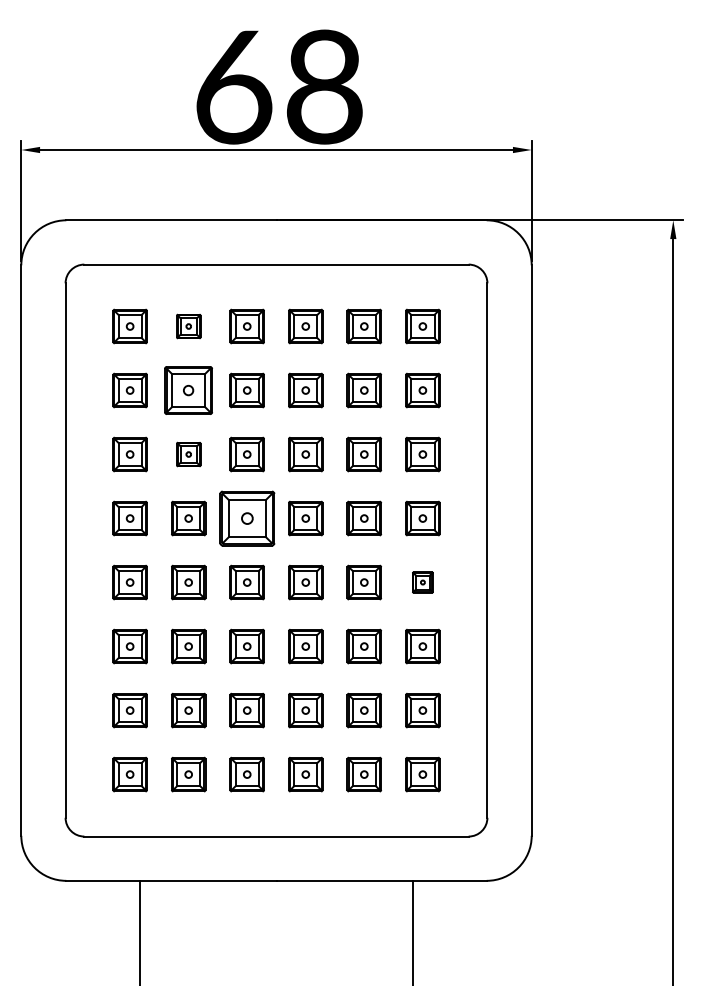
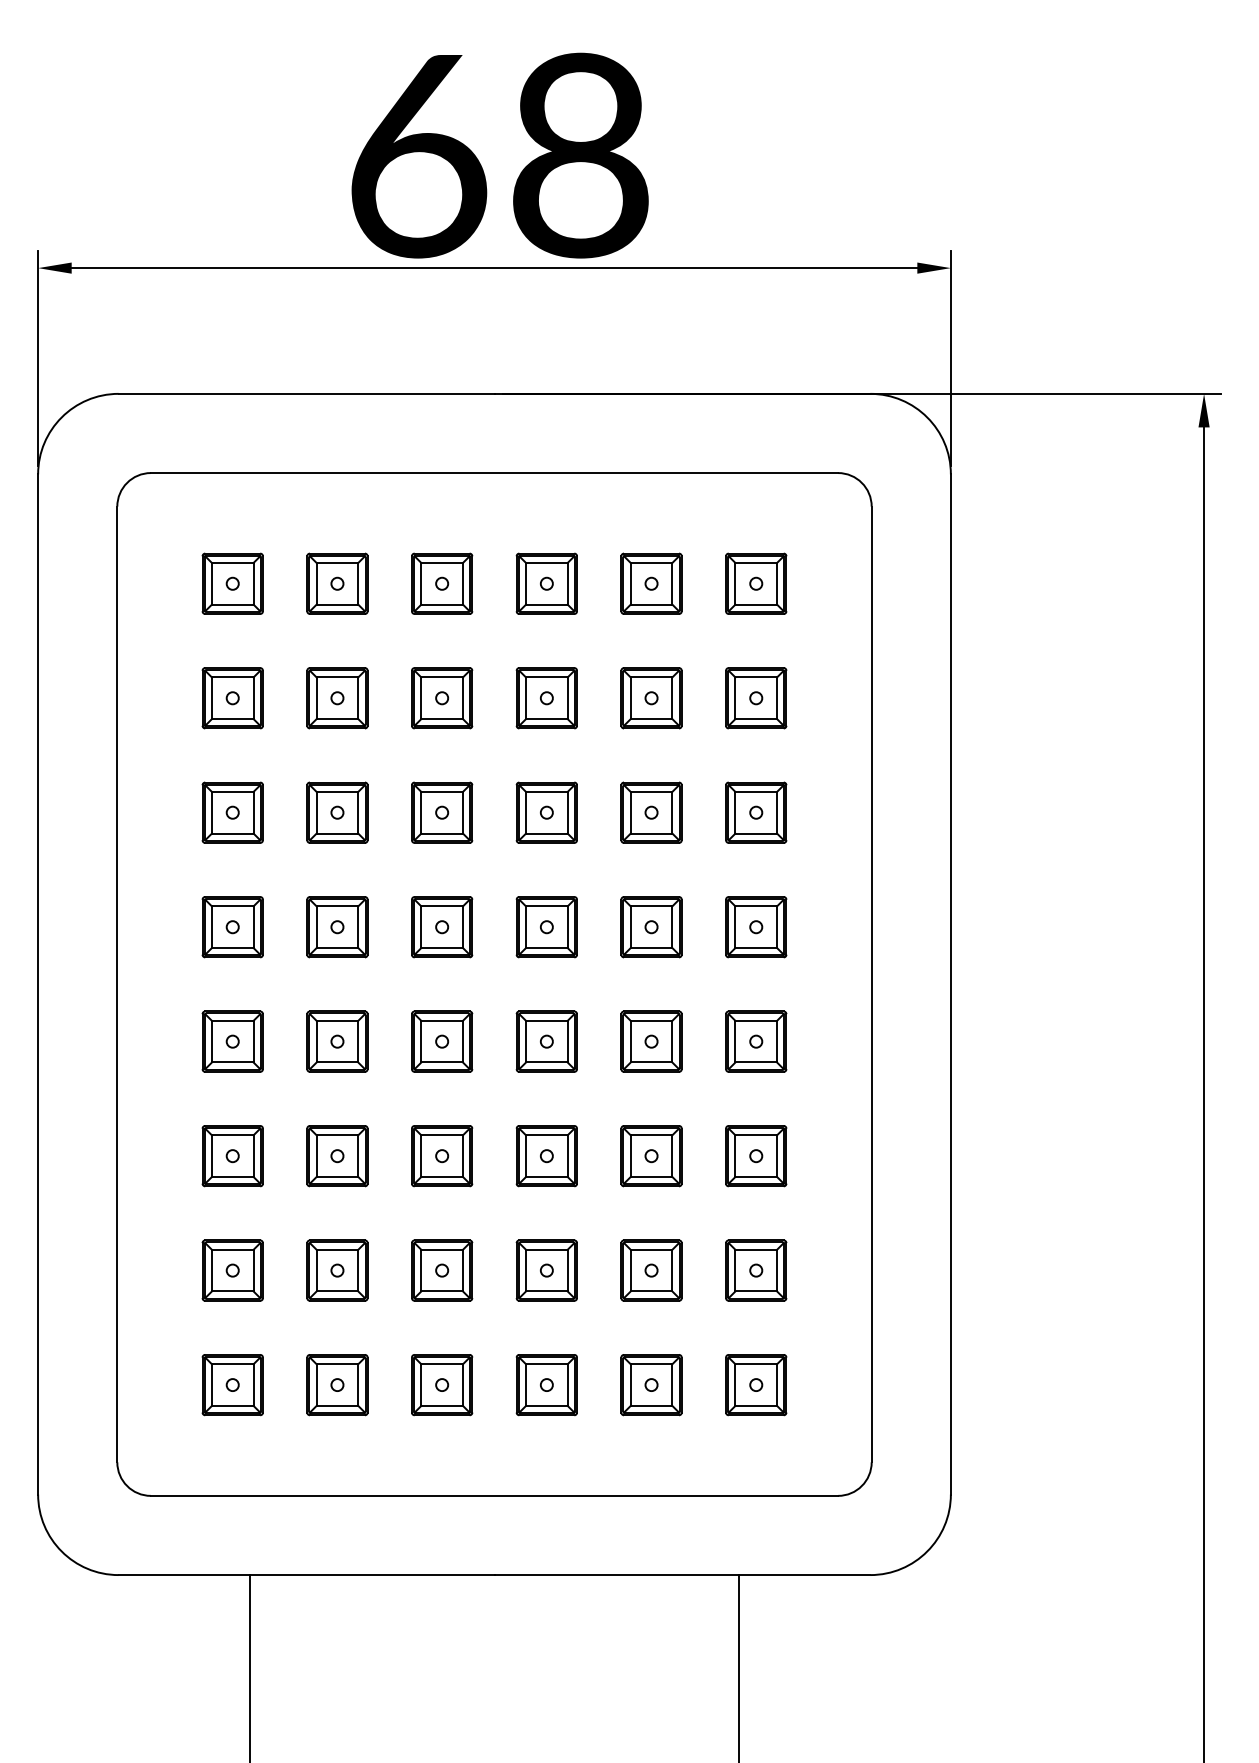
part: (188, 326) -> (337, 583), size x1.43
part: (188, 390) -> (337, 698), size x0.71
part: (188, 454) -> (337, 812), size x1.43
part: (246, 518) -> (440, 927), size x0.62
part: (422, 582) -> (755, 1041), size x1.67

